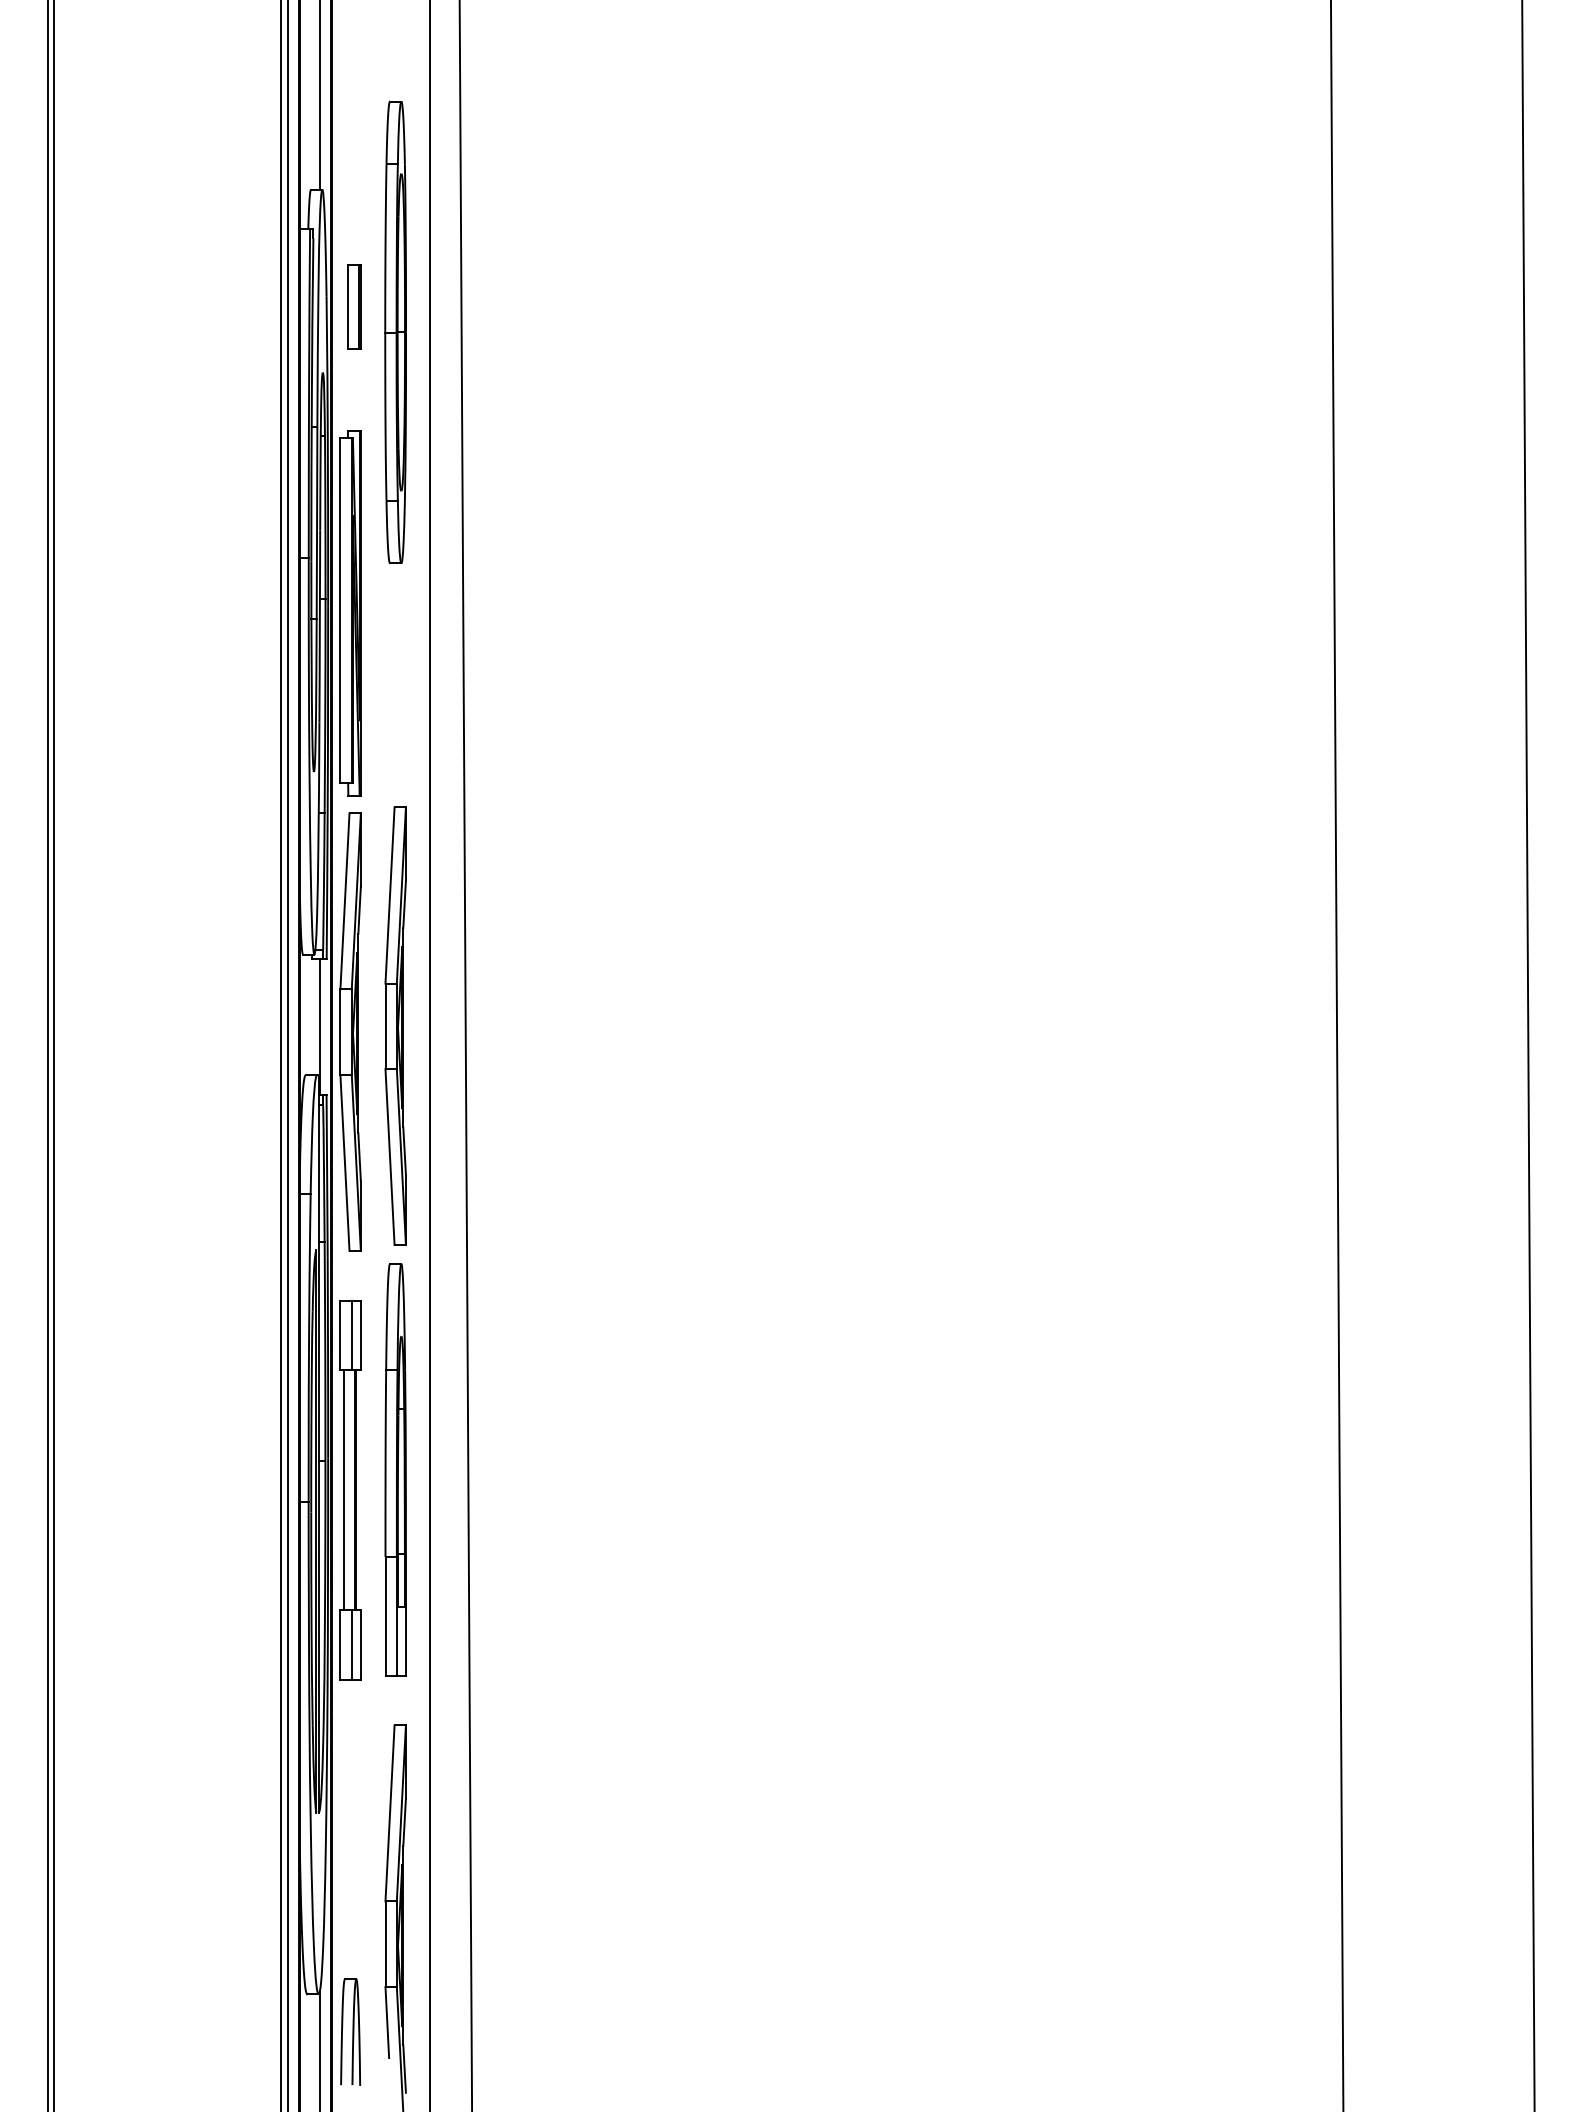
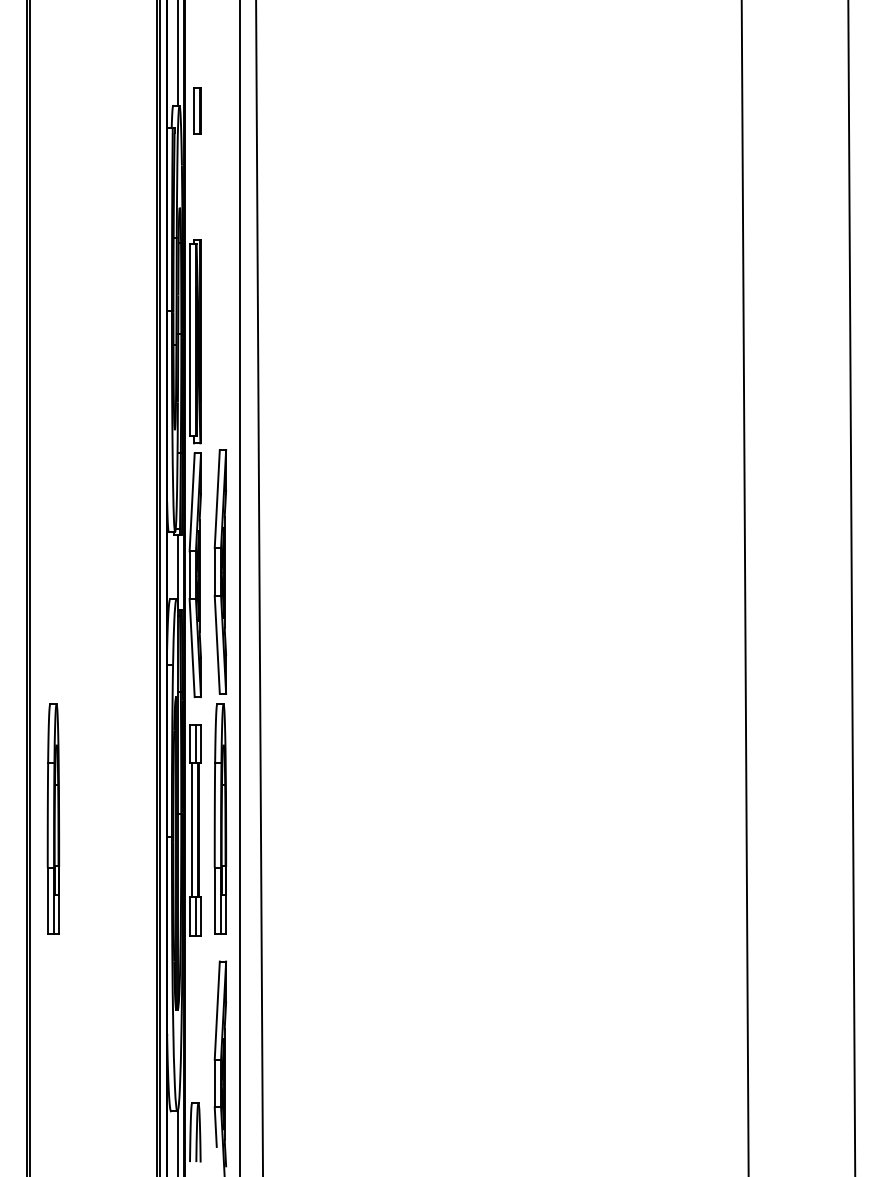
part: (354, 306) -> (197, 110), moved
part: (395, 331) -> (220, 184), removed
part: (94, 1468) -> (52, 818), added

